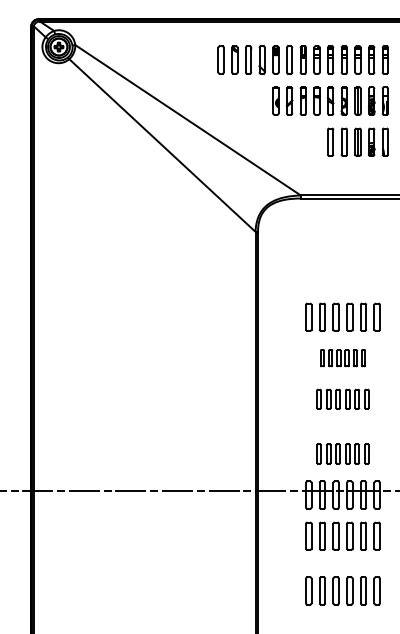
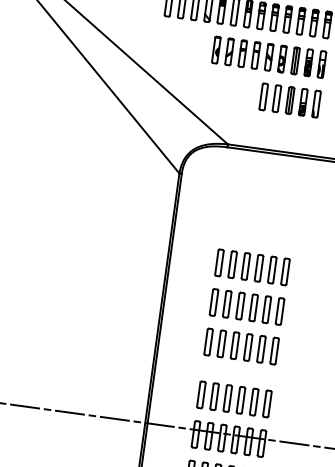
part: (342, 357) -> (246, 306), size x1.67
part: (342, 398) -> (241, 345), size x1.43
part: (342, 453) -> (234, 398), size x1.43

